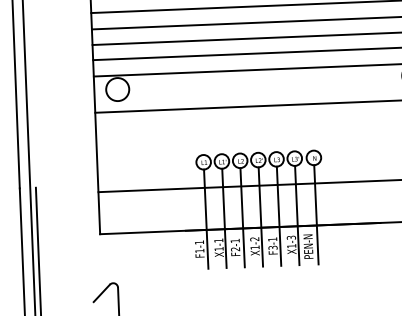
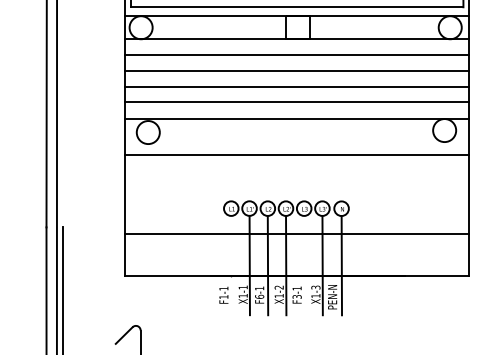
line: (279, 216) -> (304, 265), removed
line: (206, 219) -> (231, 265), removed
text: (235, 248) -> (259, 296), F2-1 -> F6-1

